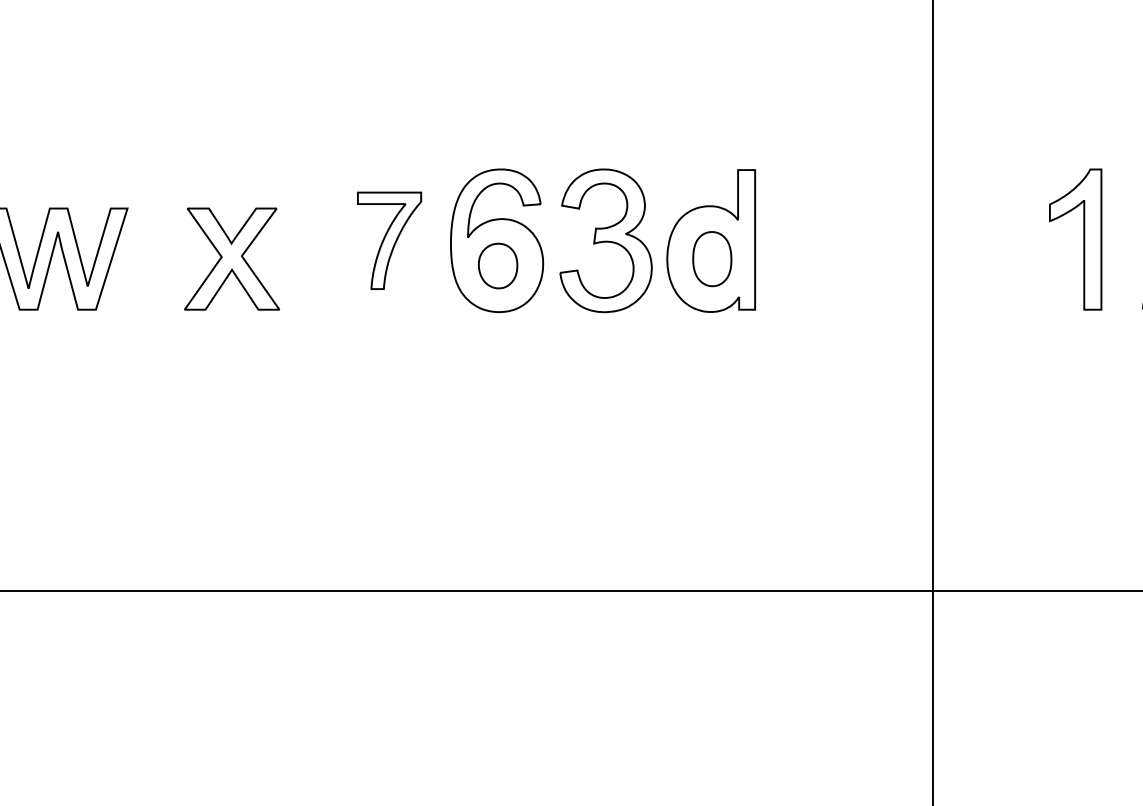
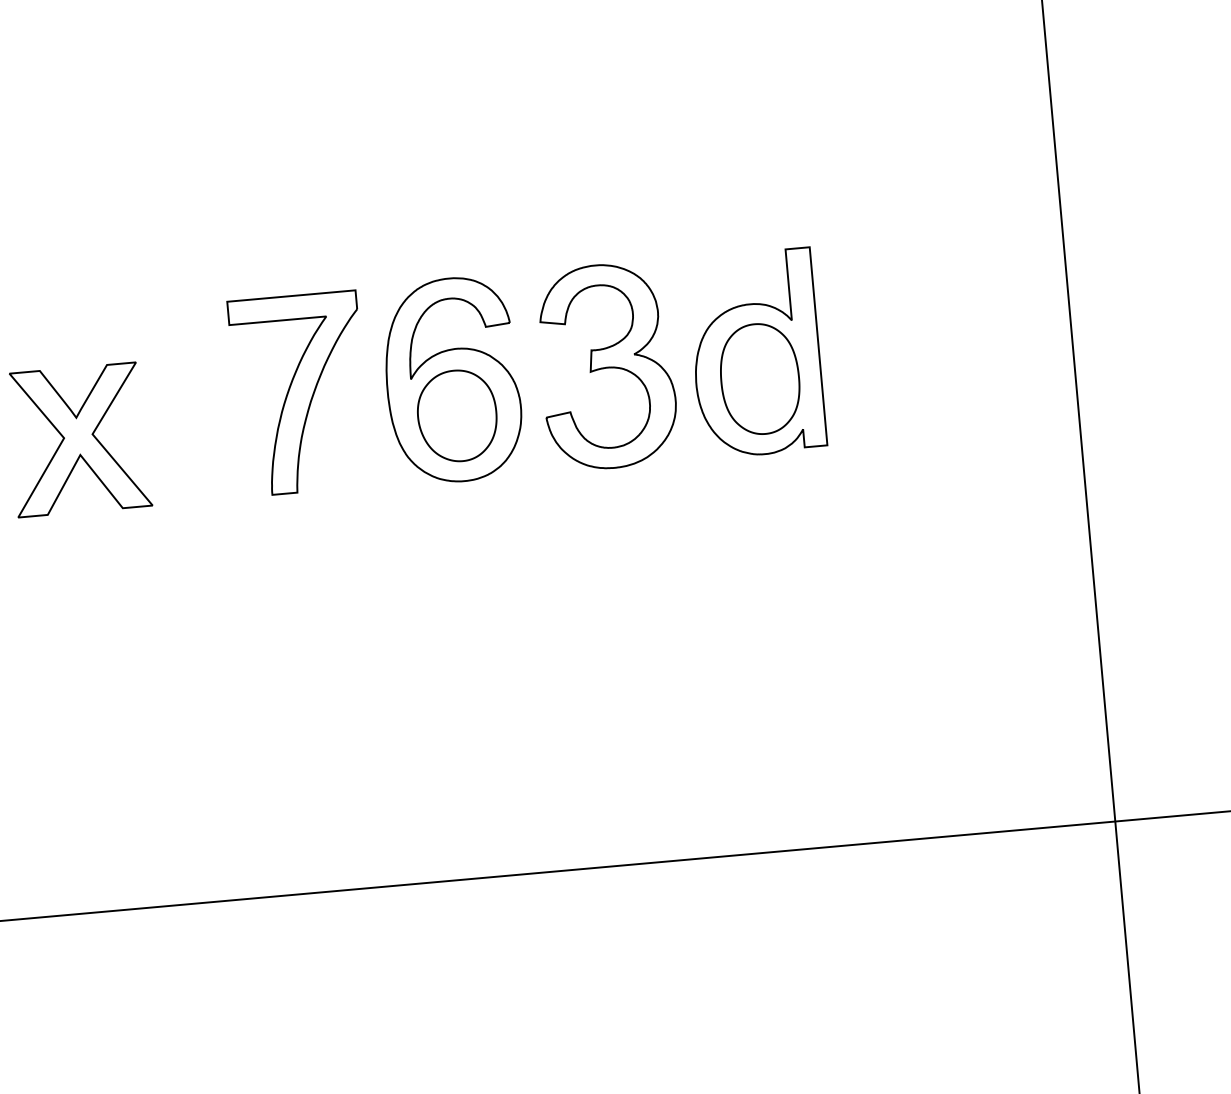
part: (389, 240) -> (300, 393), size x1.43
part: (712, 258) -> (760, 378), size x1.43
part: (497, 265) -> (456, 415), size x1.43

